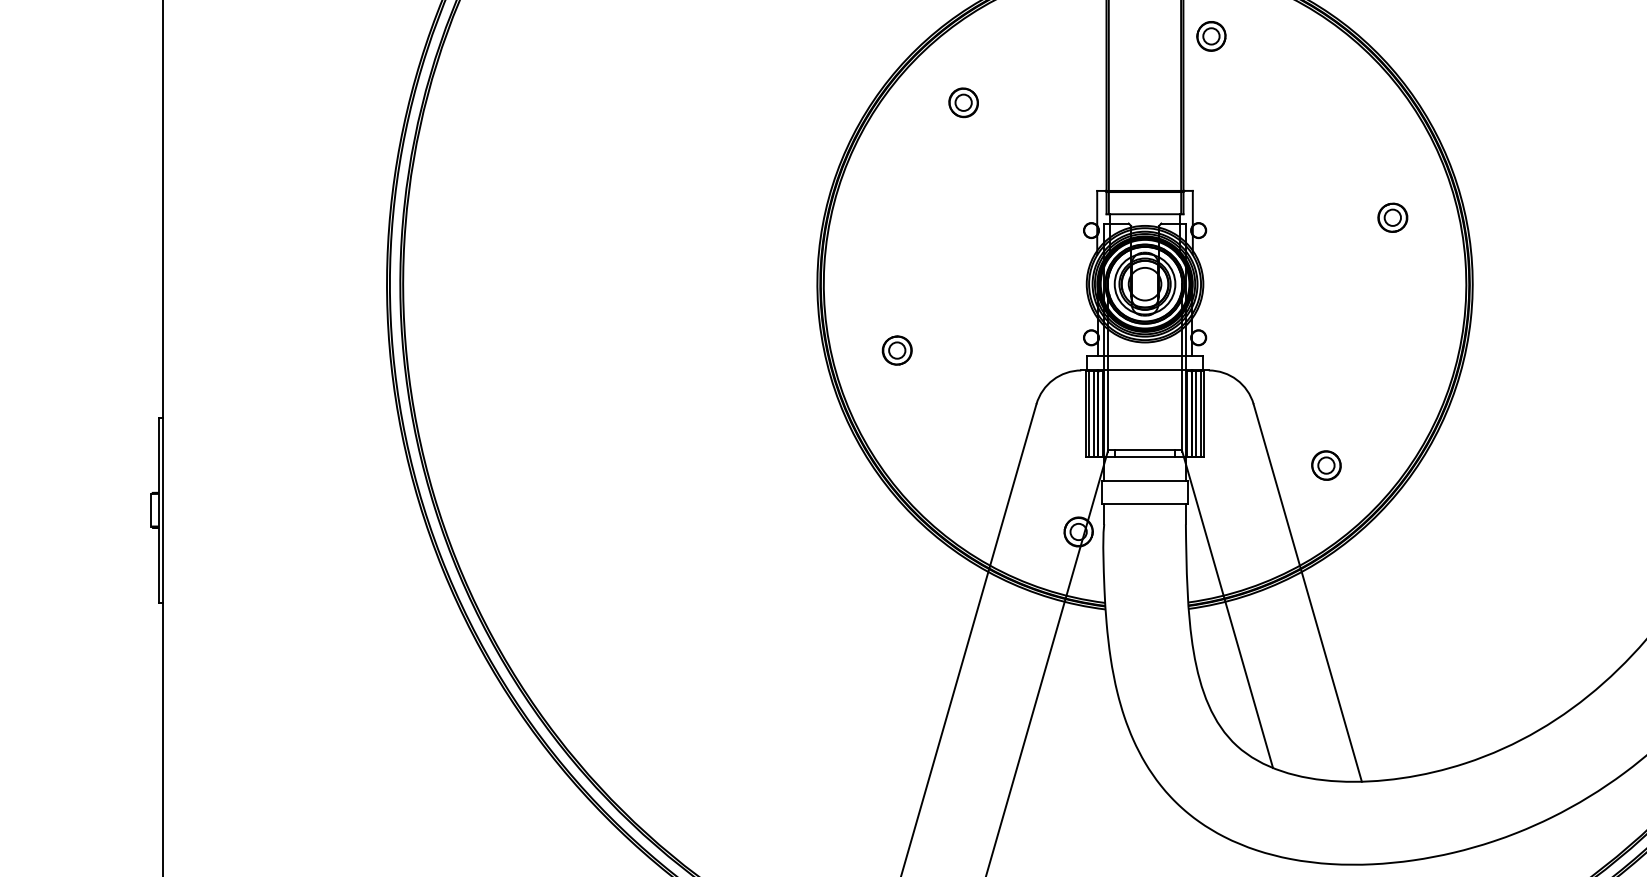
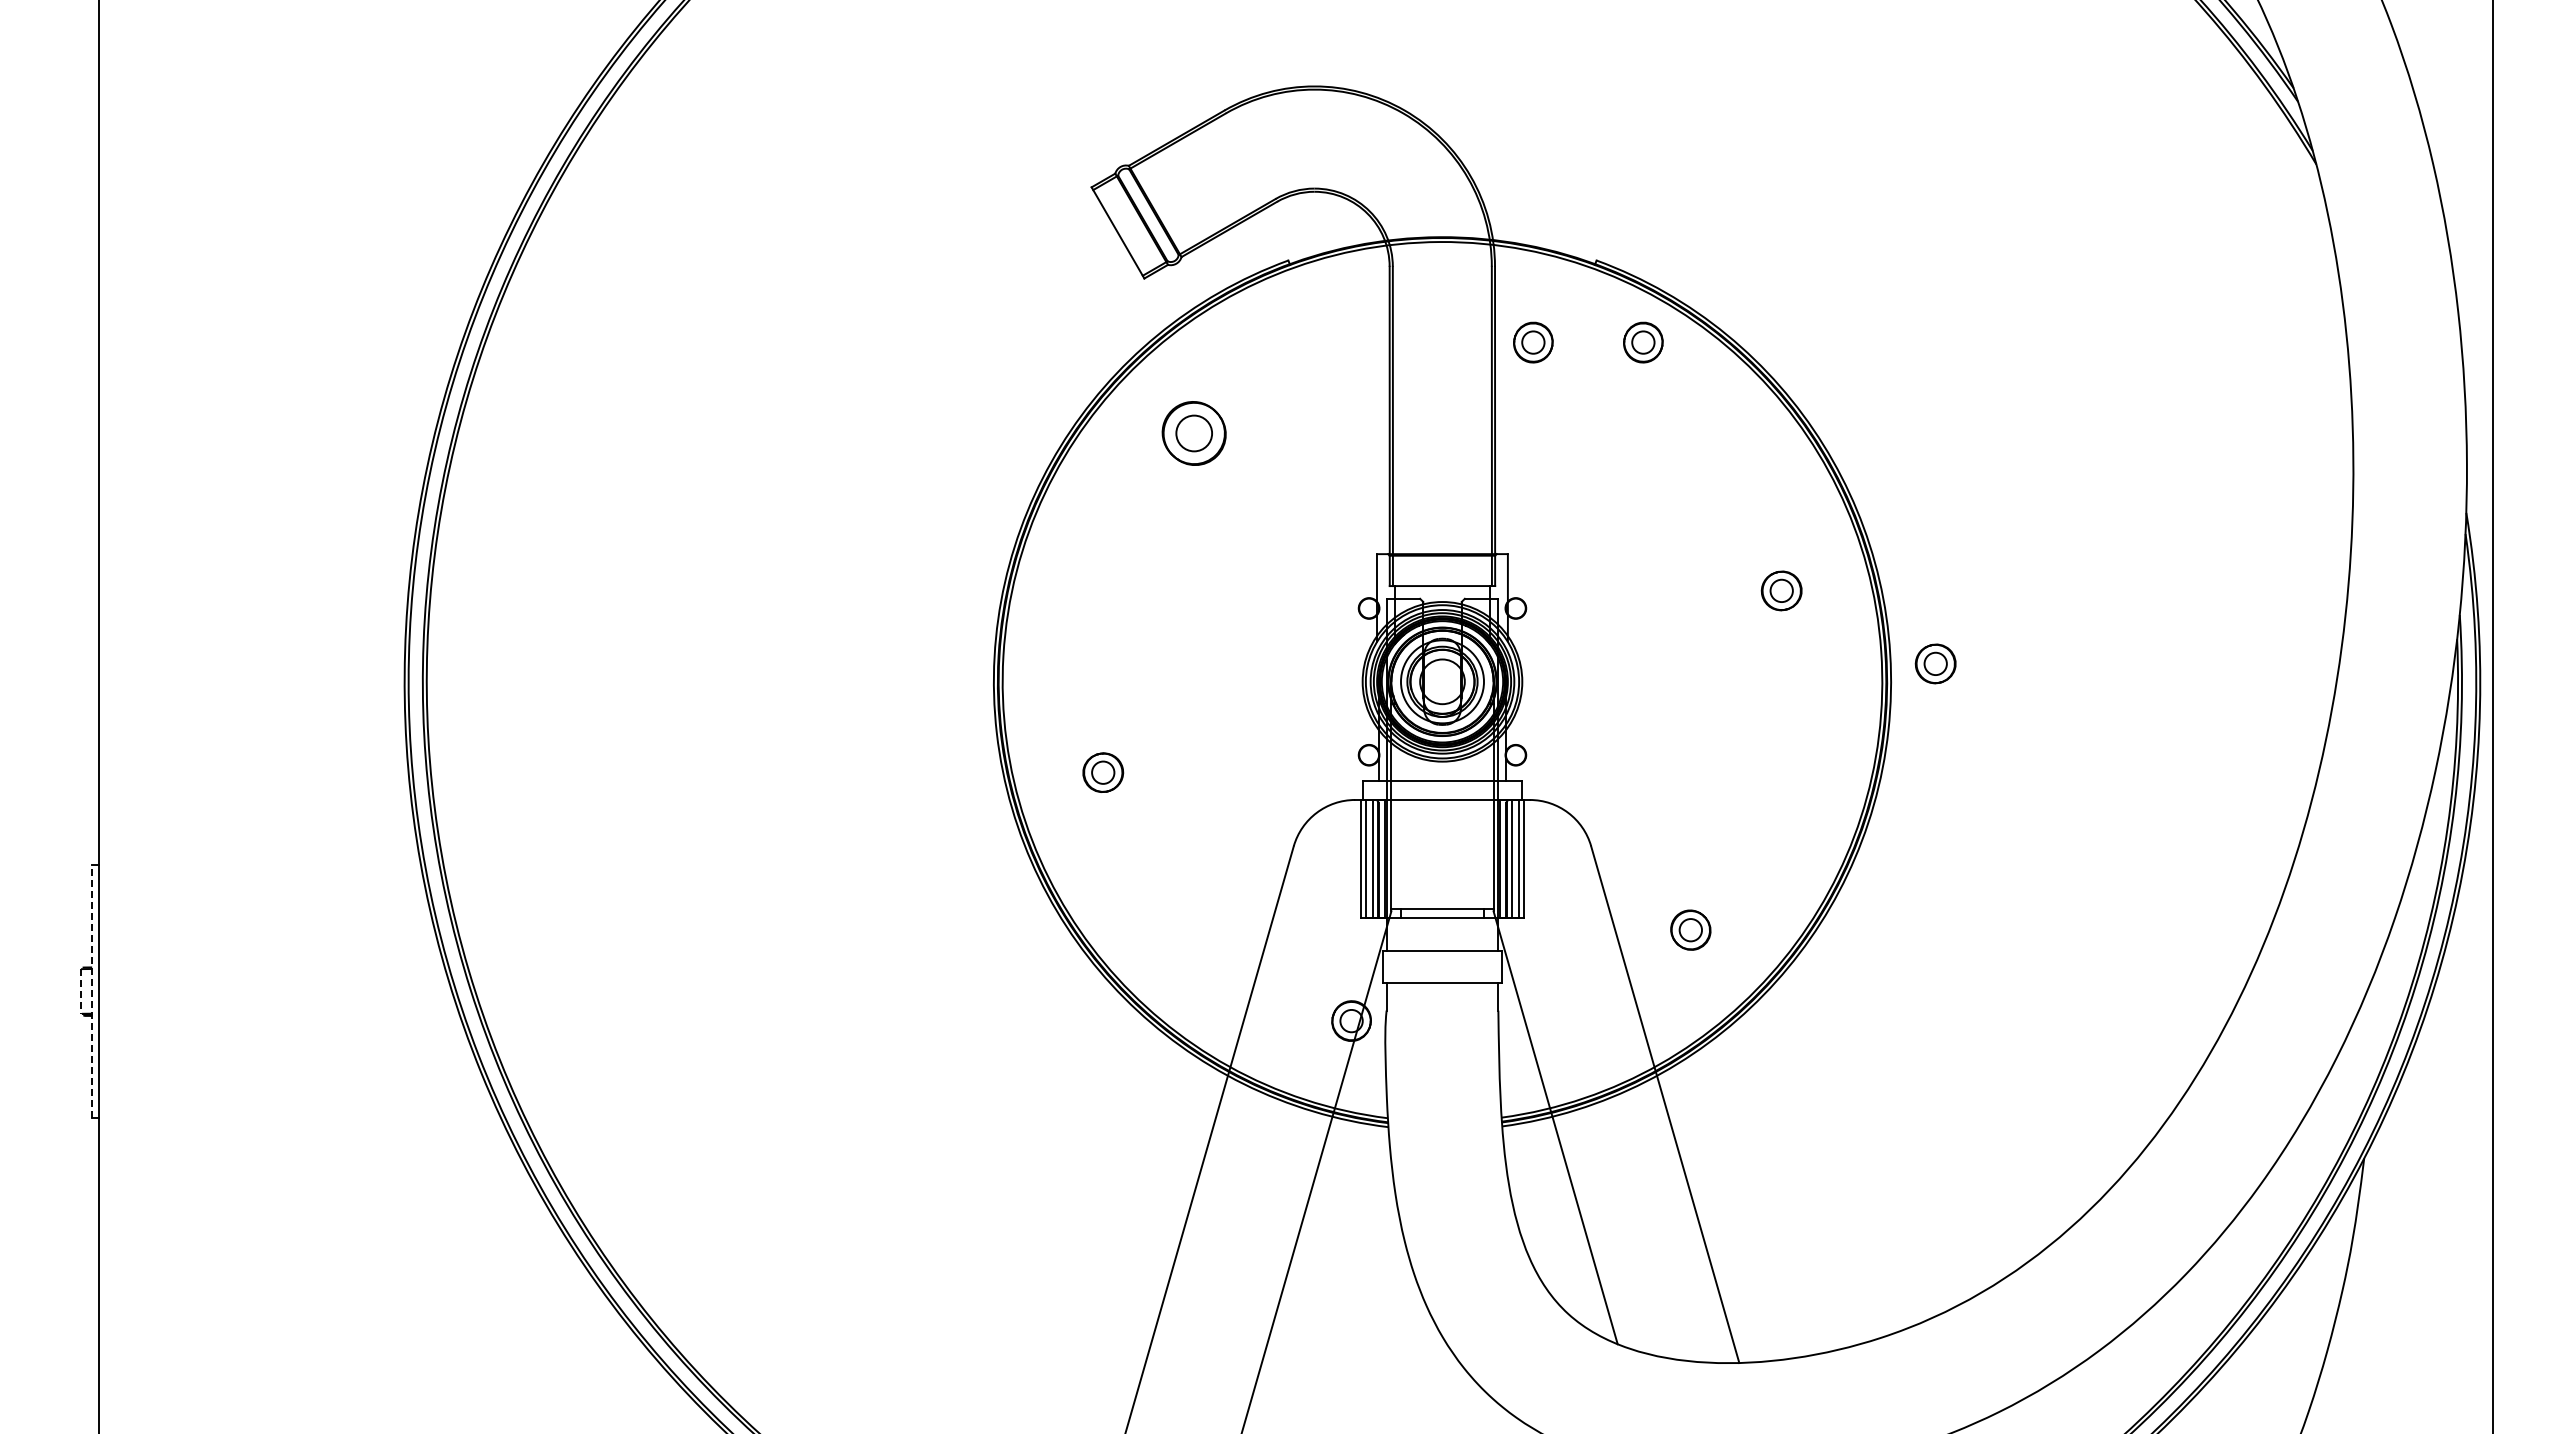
part: (1291, 36) -> (1643, 342), added
part: (963, 102) -> (1193, 433), size x1.6
part: (1505, 270) -> (1935, 663), added
line: (159, 510) -> (92, 991), solid -> dashed
line: (150, 511) -> (80, 992), solid -> dashed

